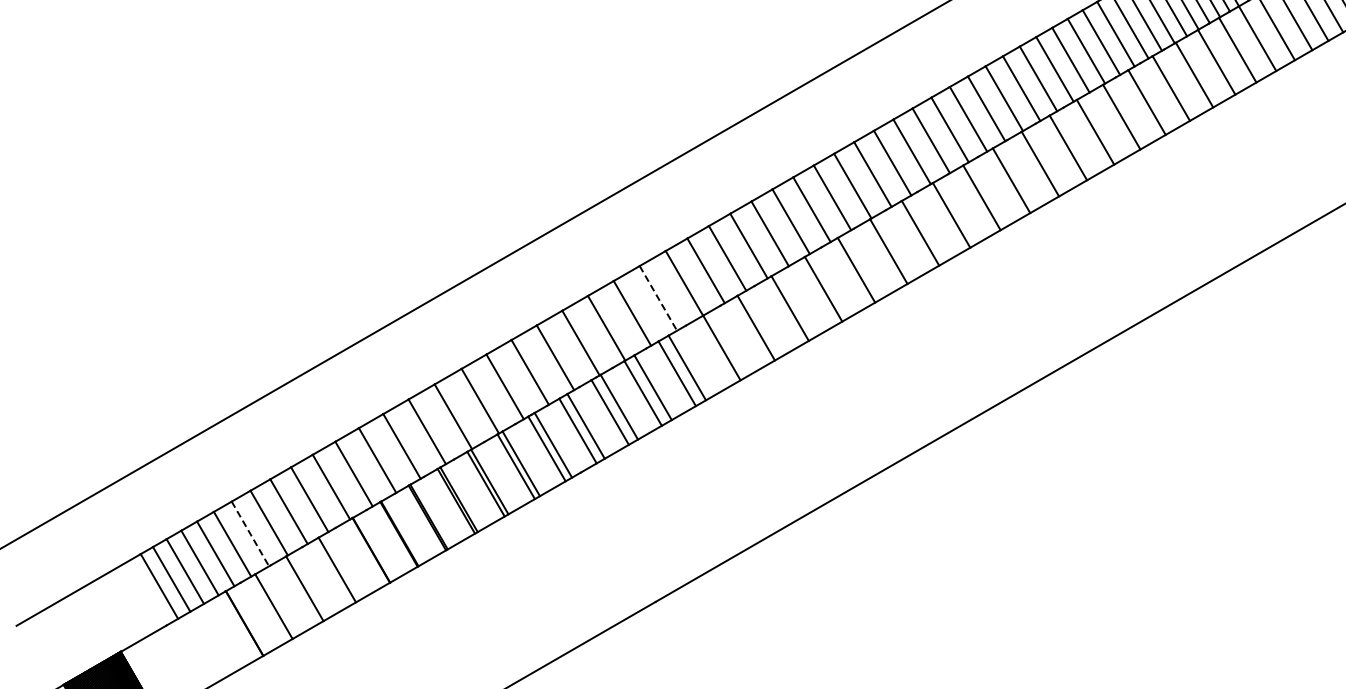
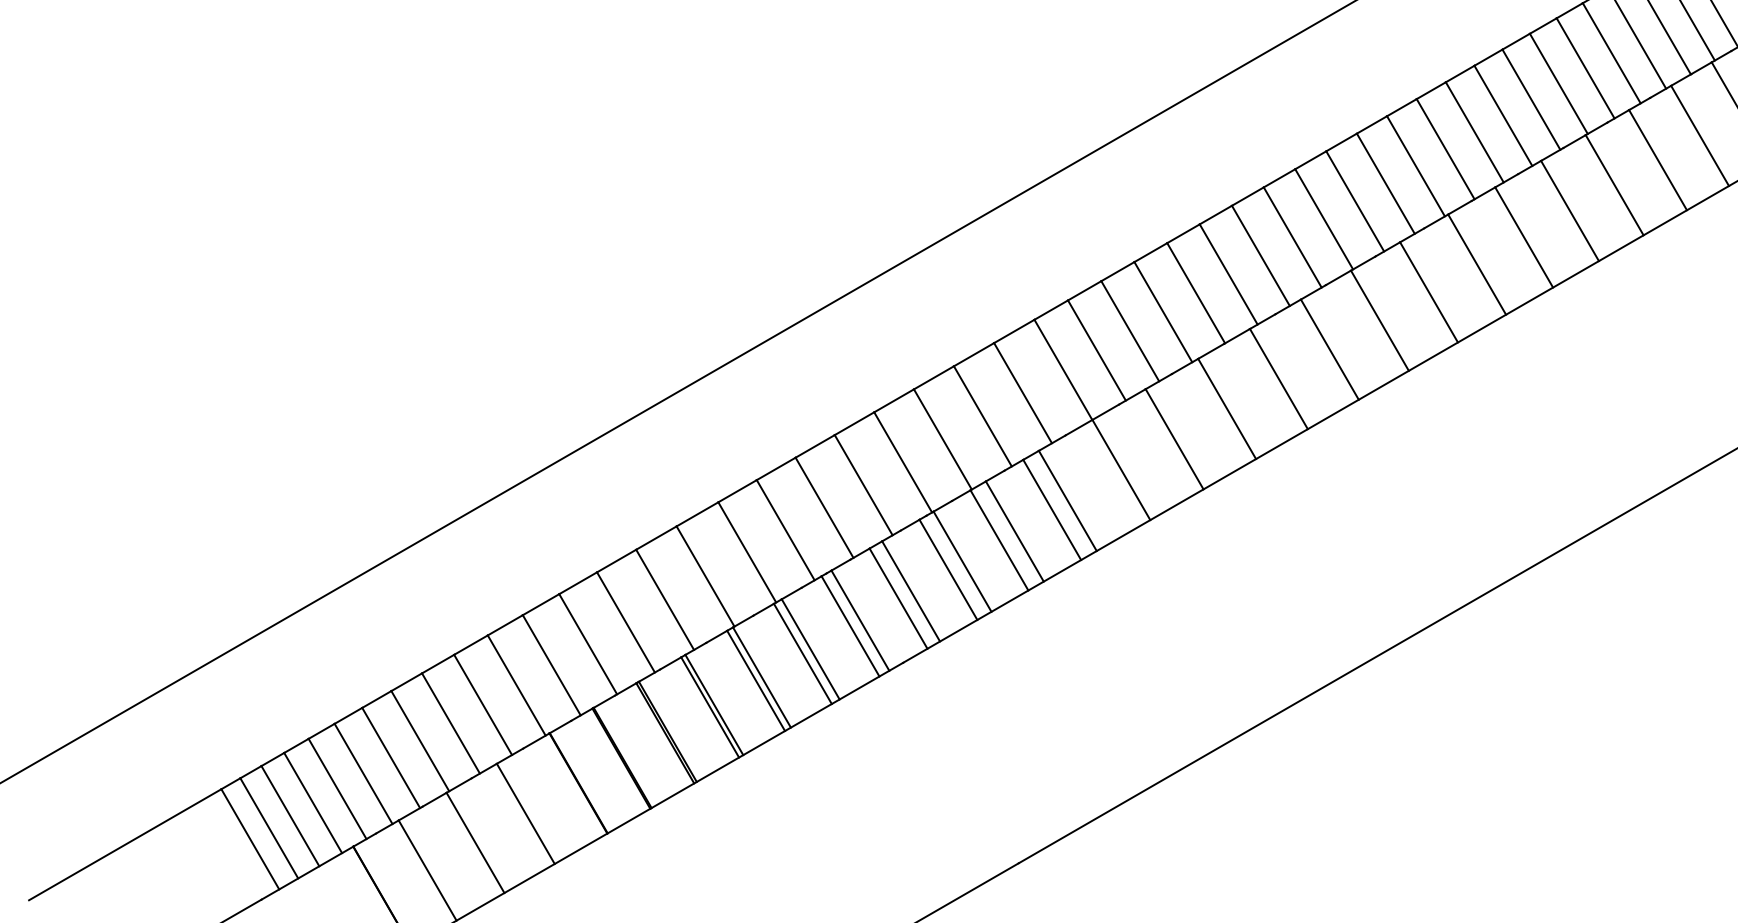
line: (658, 298) -> (1023, 393), dashed -> solid
line: (250, 534) -> (391, 758), dashed -> solid

